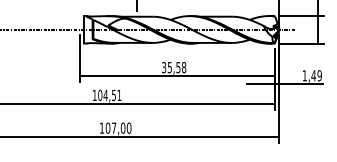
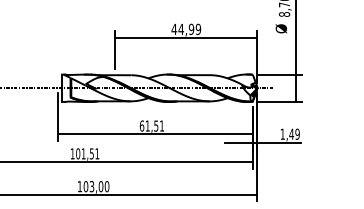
text: (173, 67) -> (151, 125), 35,58 -> 61,51
text: (105, 95) -> (83, 153), 104,51 -> 101,51
text: (113, 128) -> (91, 186), 107,00 -> 103,00

